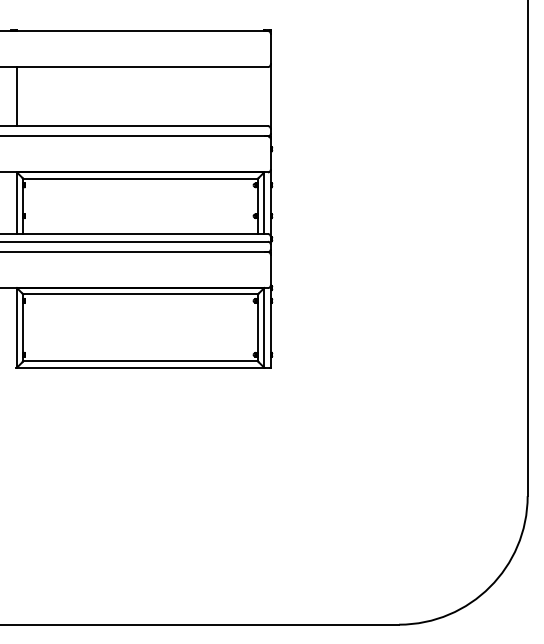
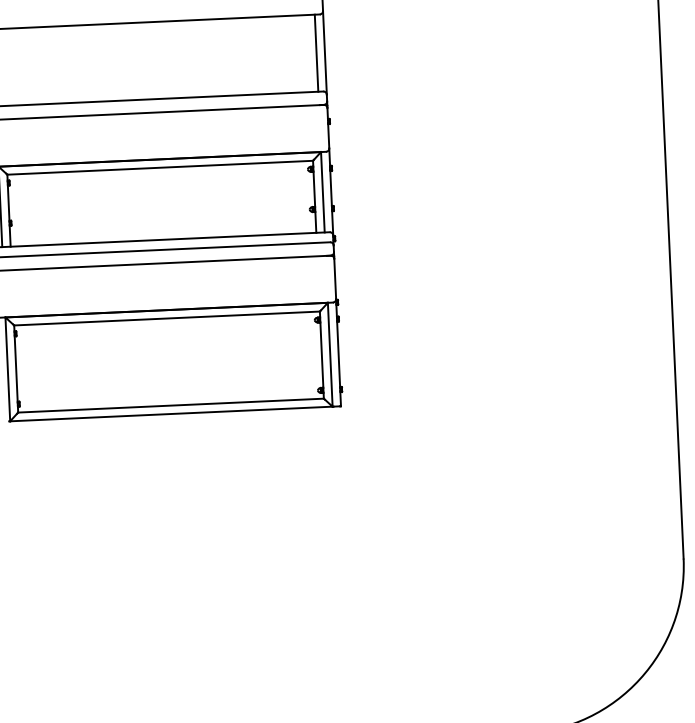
line: (264, 96) -> (316, 53), added

